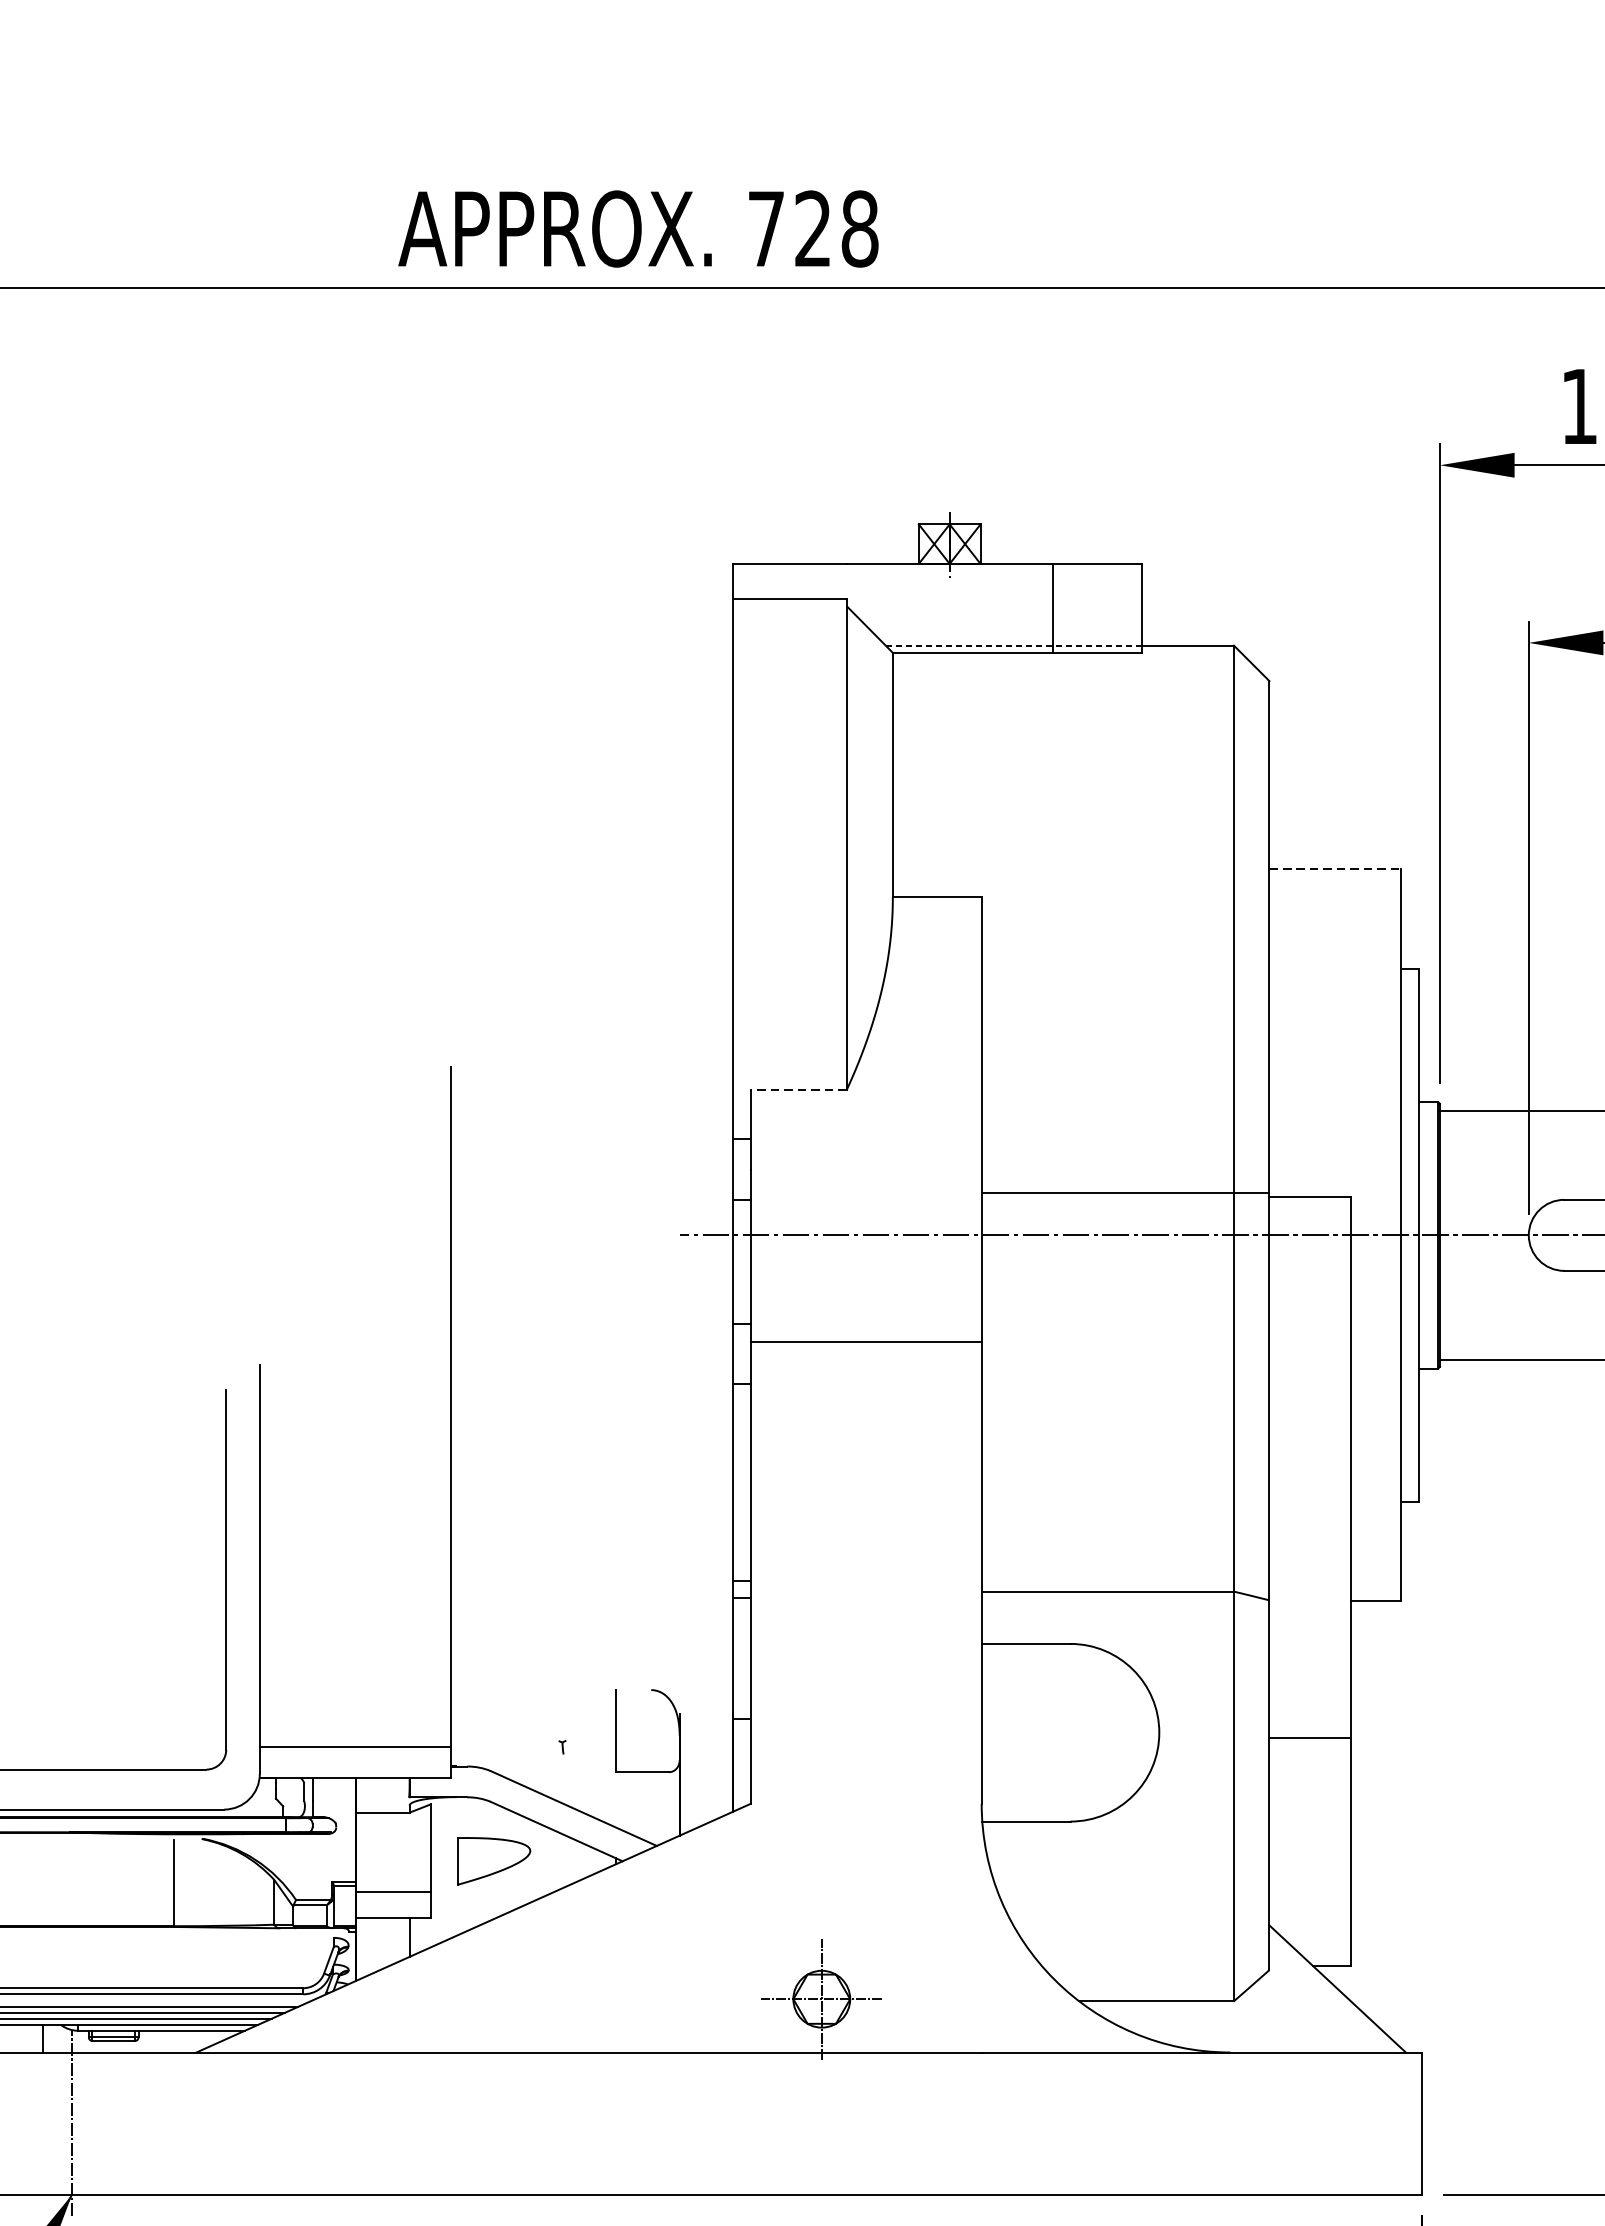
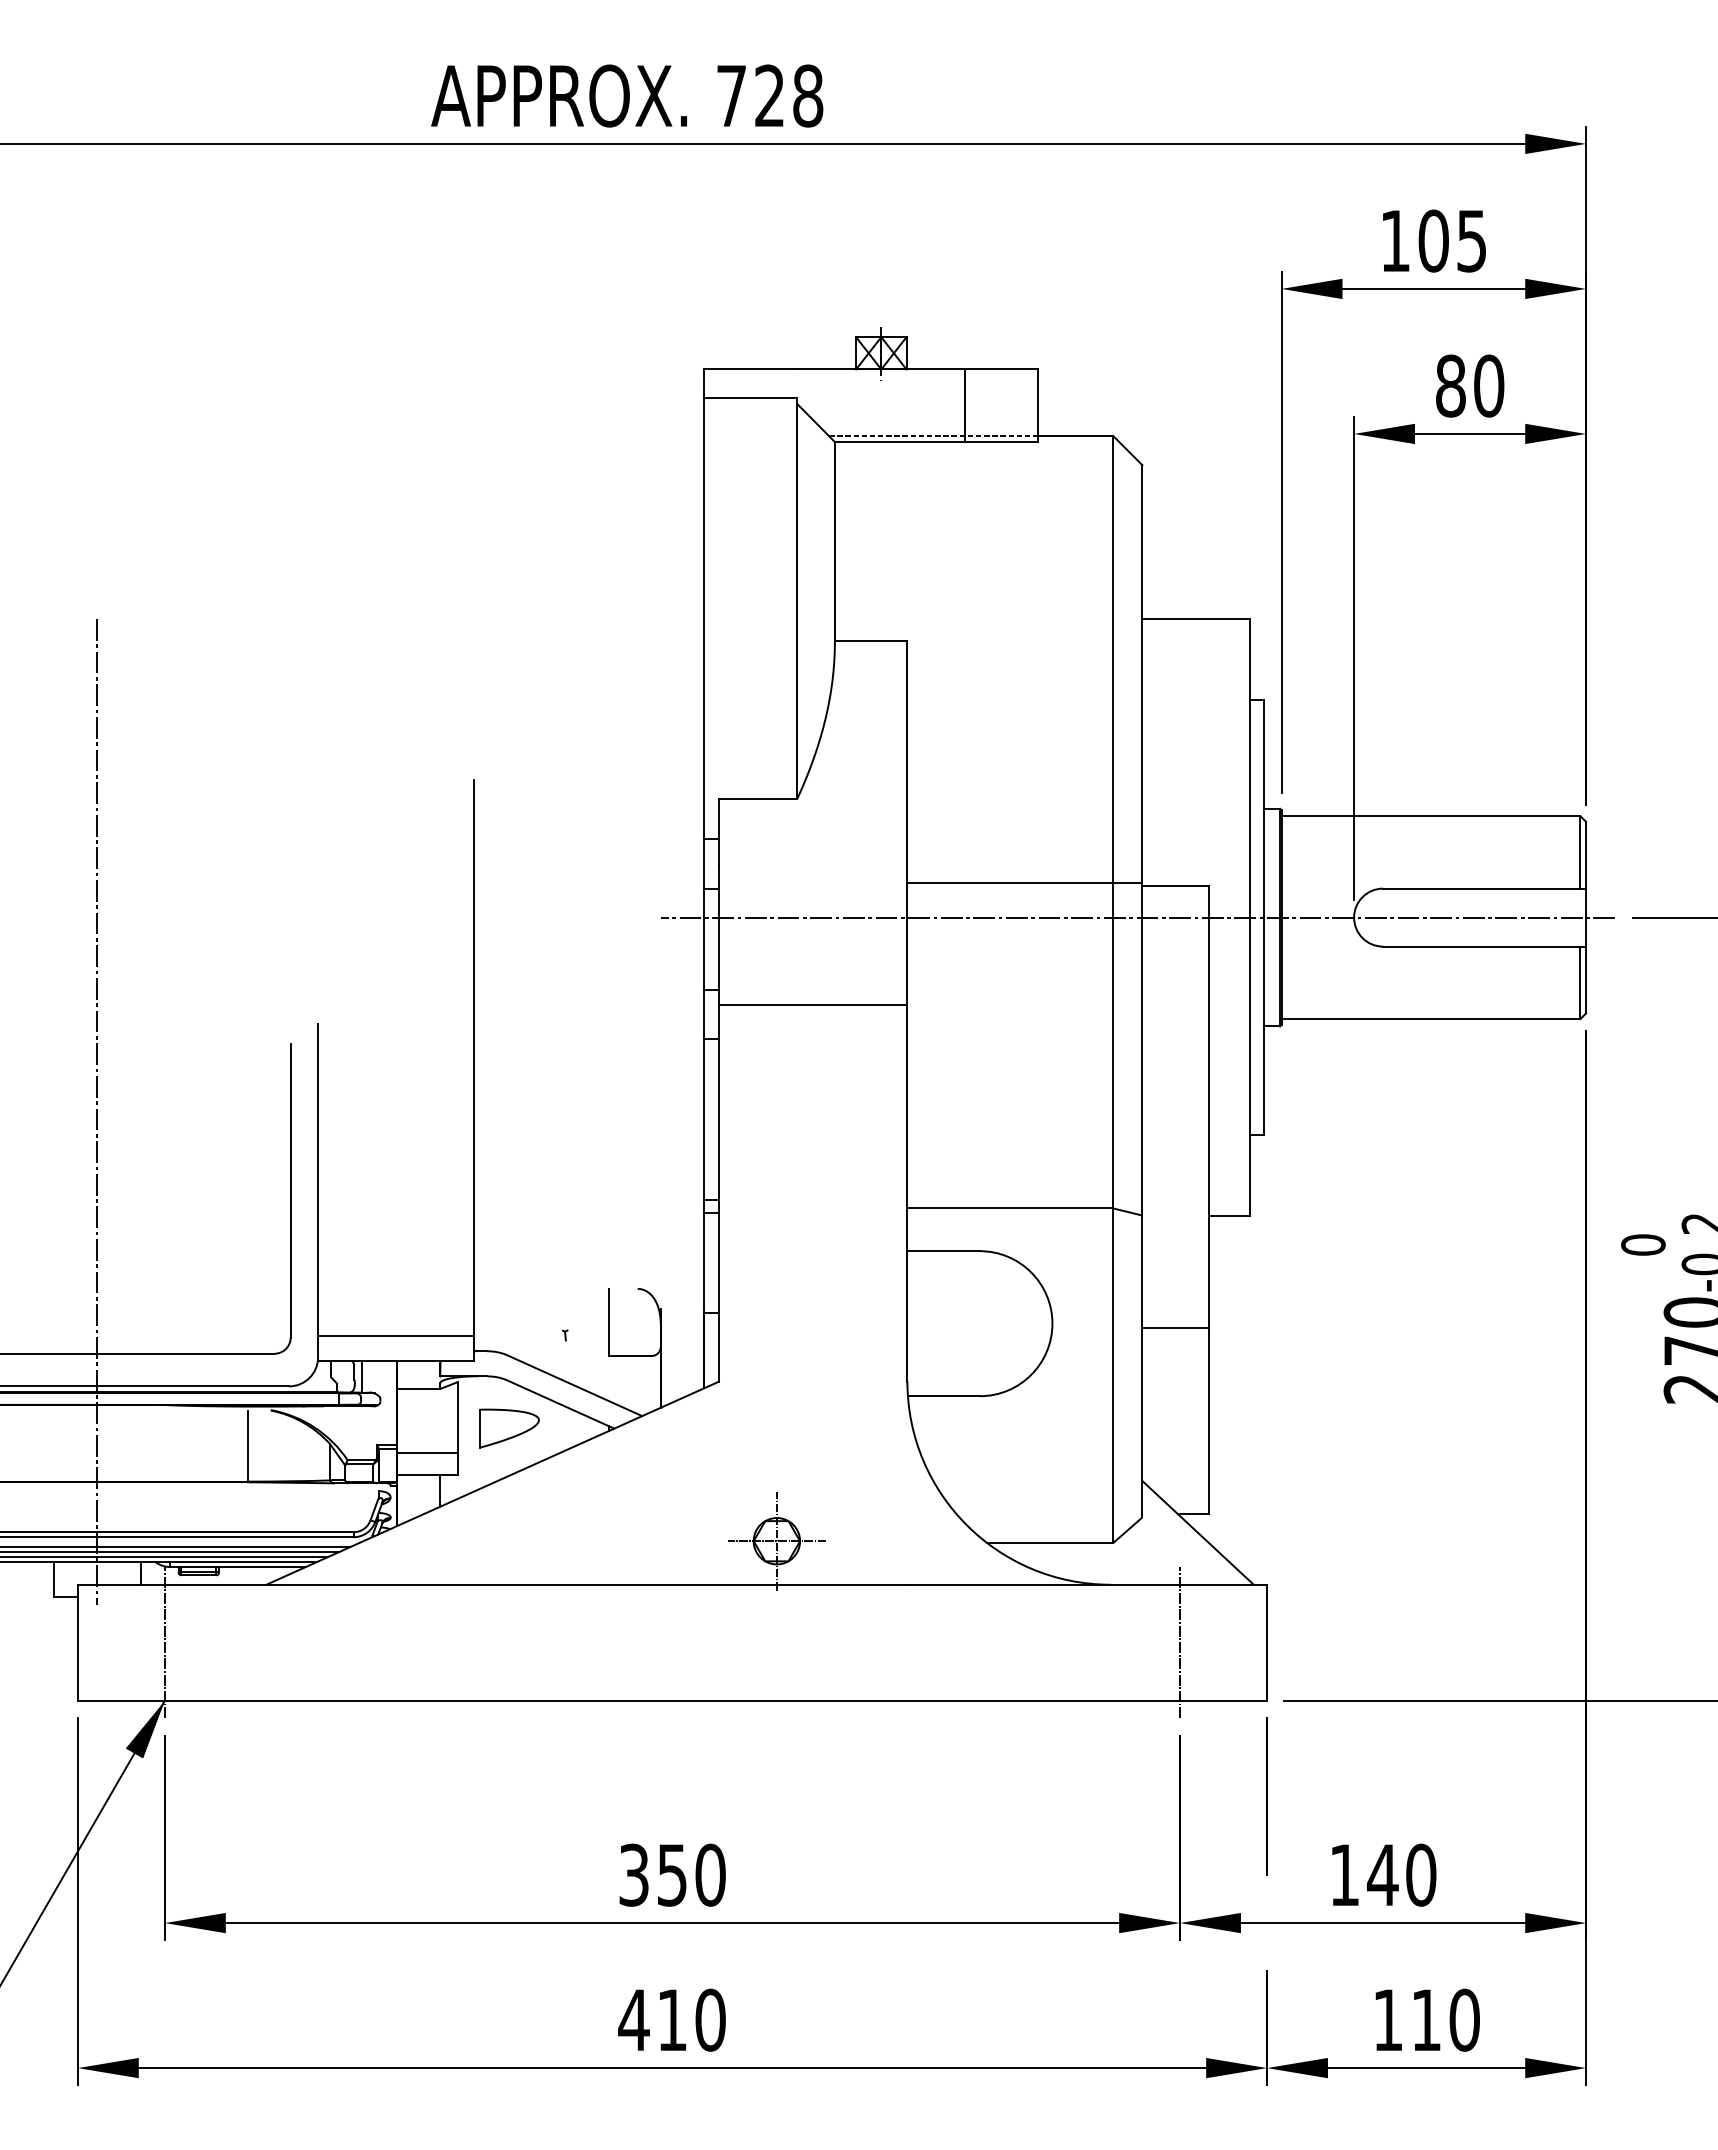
line: (1335, 868) -> (1196, 618), dashed -> solid
line: (798, 1090) -> (757, 799), dashed -> solid
line: (1316, 2123) -> (1180, 1642), added

